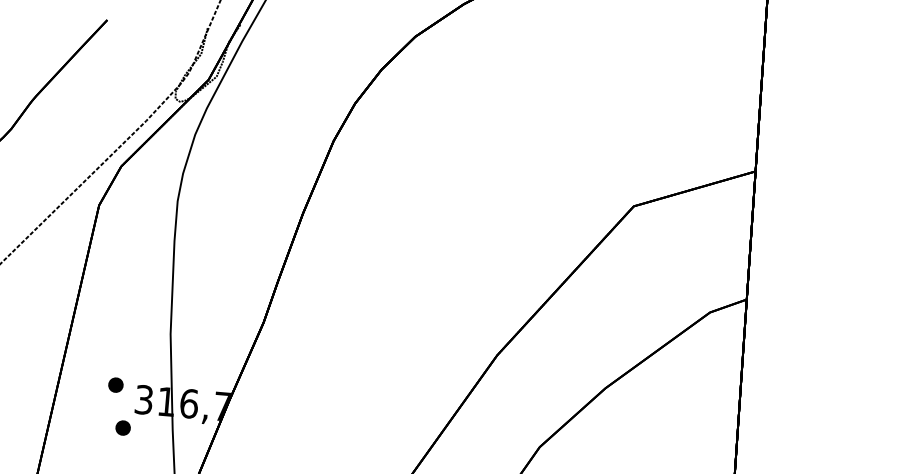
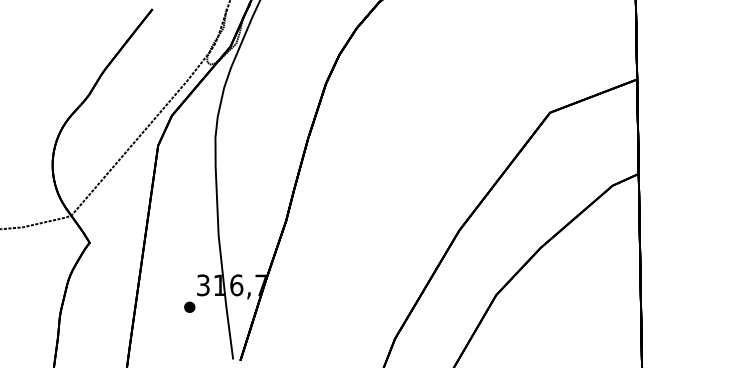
part: (115, 384) -> (181, 275), removed

